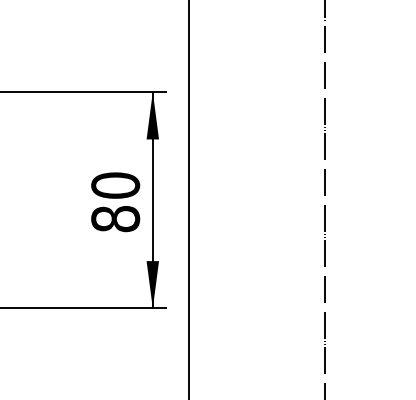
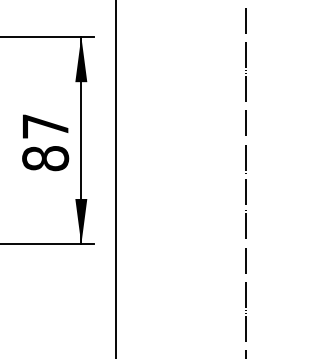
text: (115, 185) -> (45, 126), 80 -> 87

